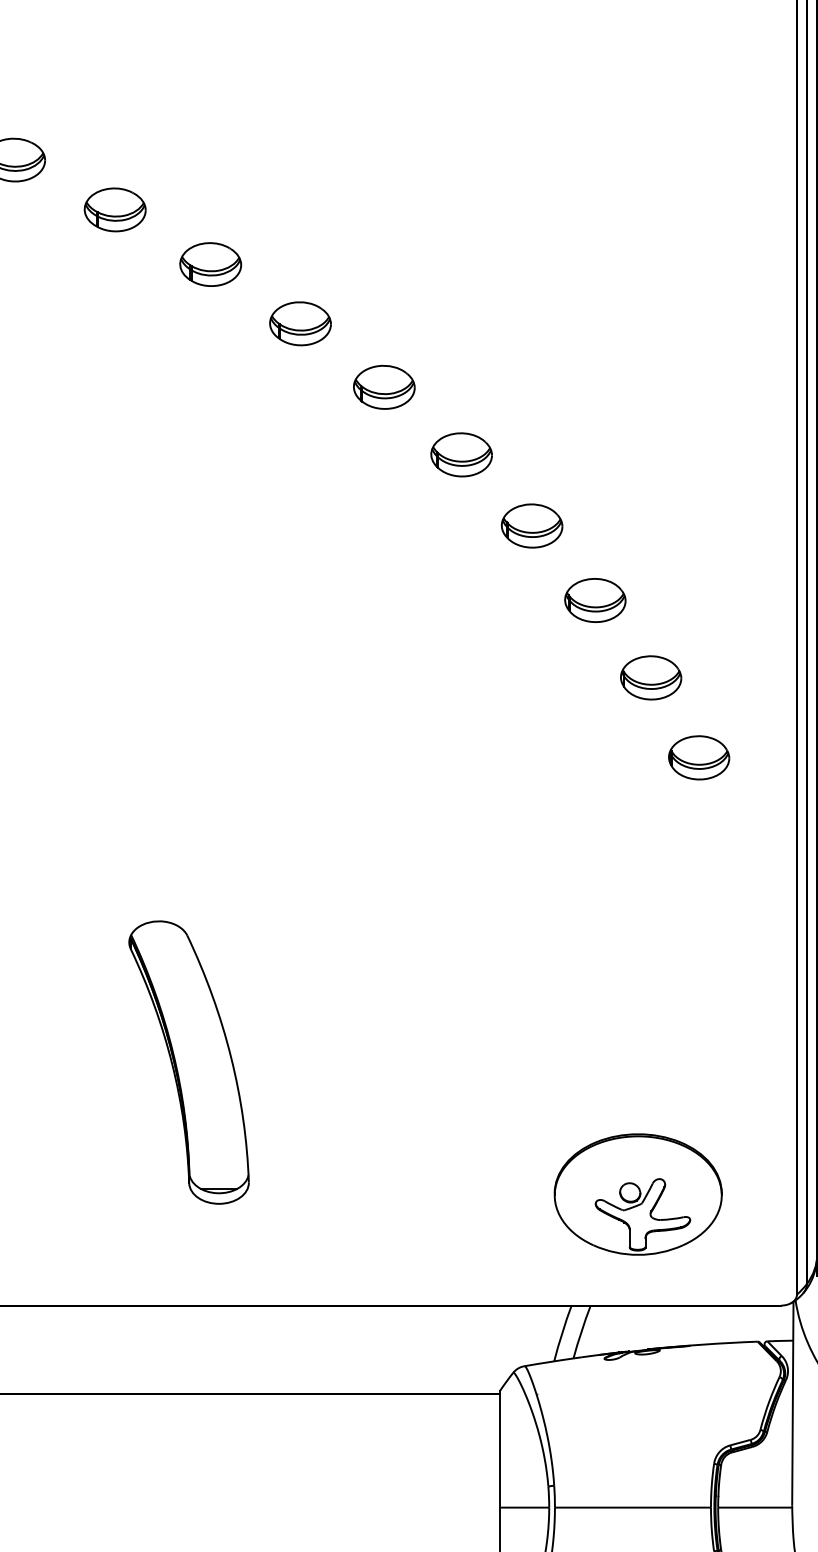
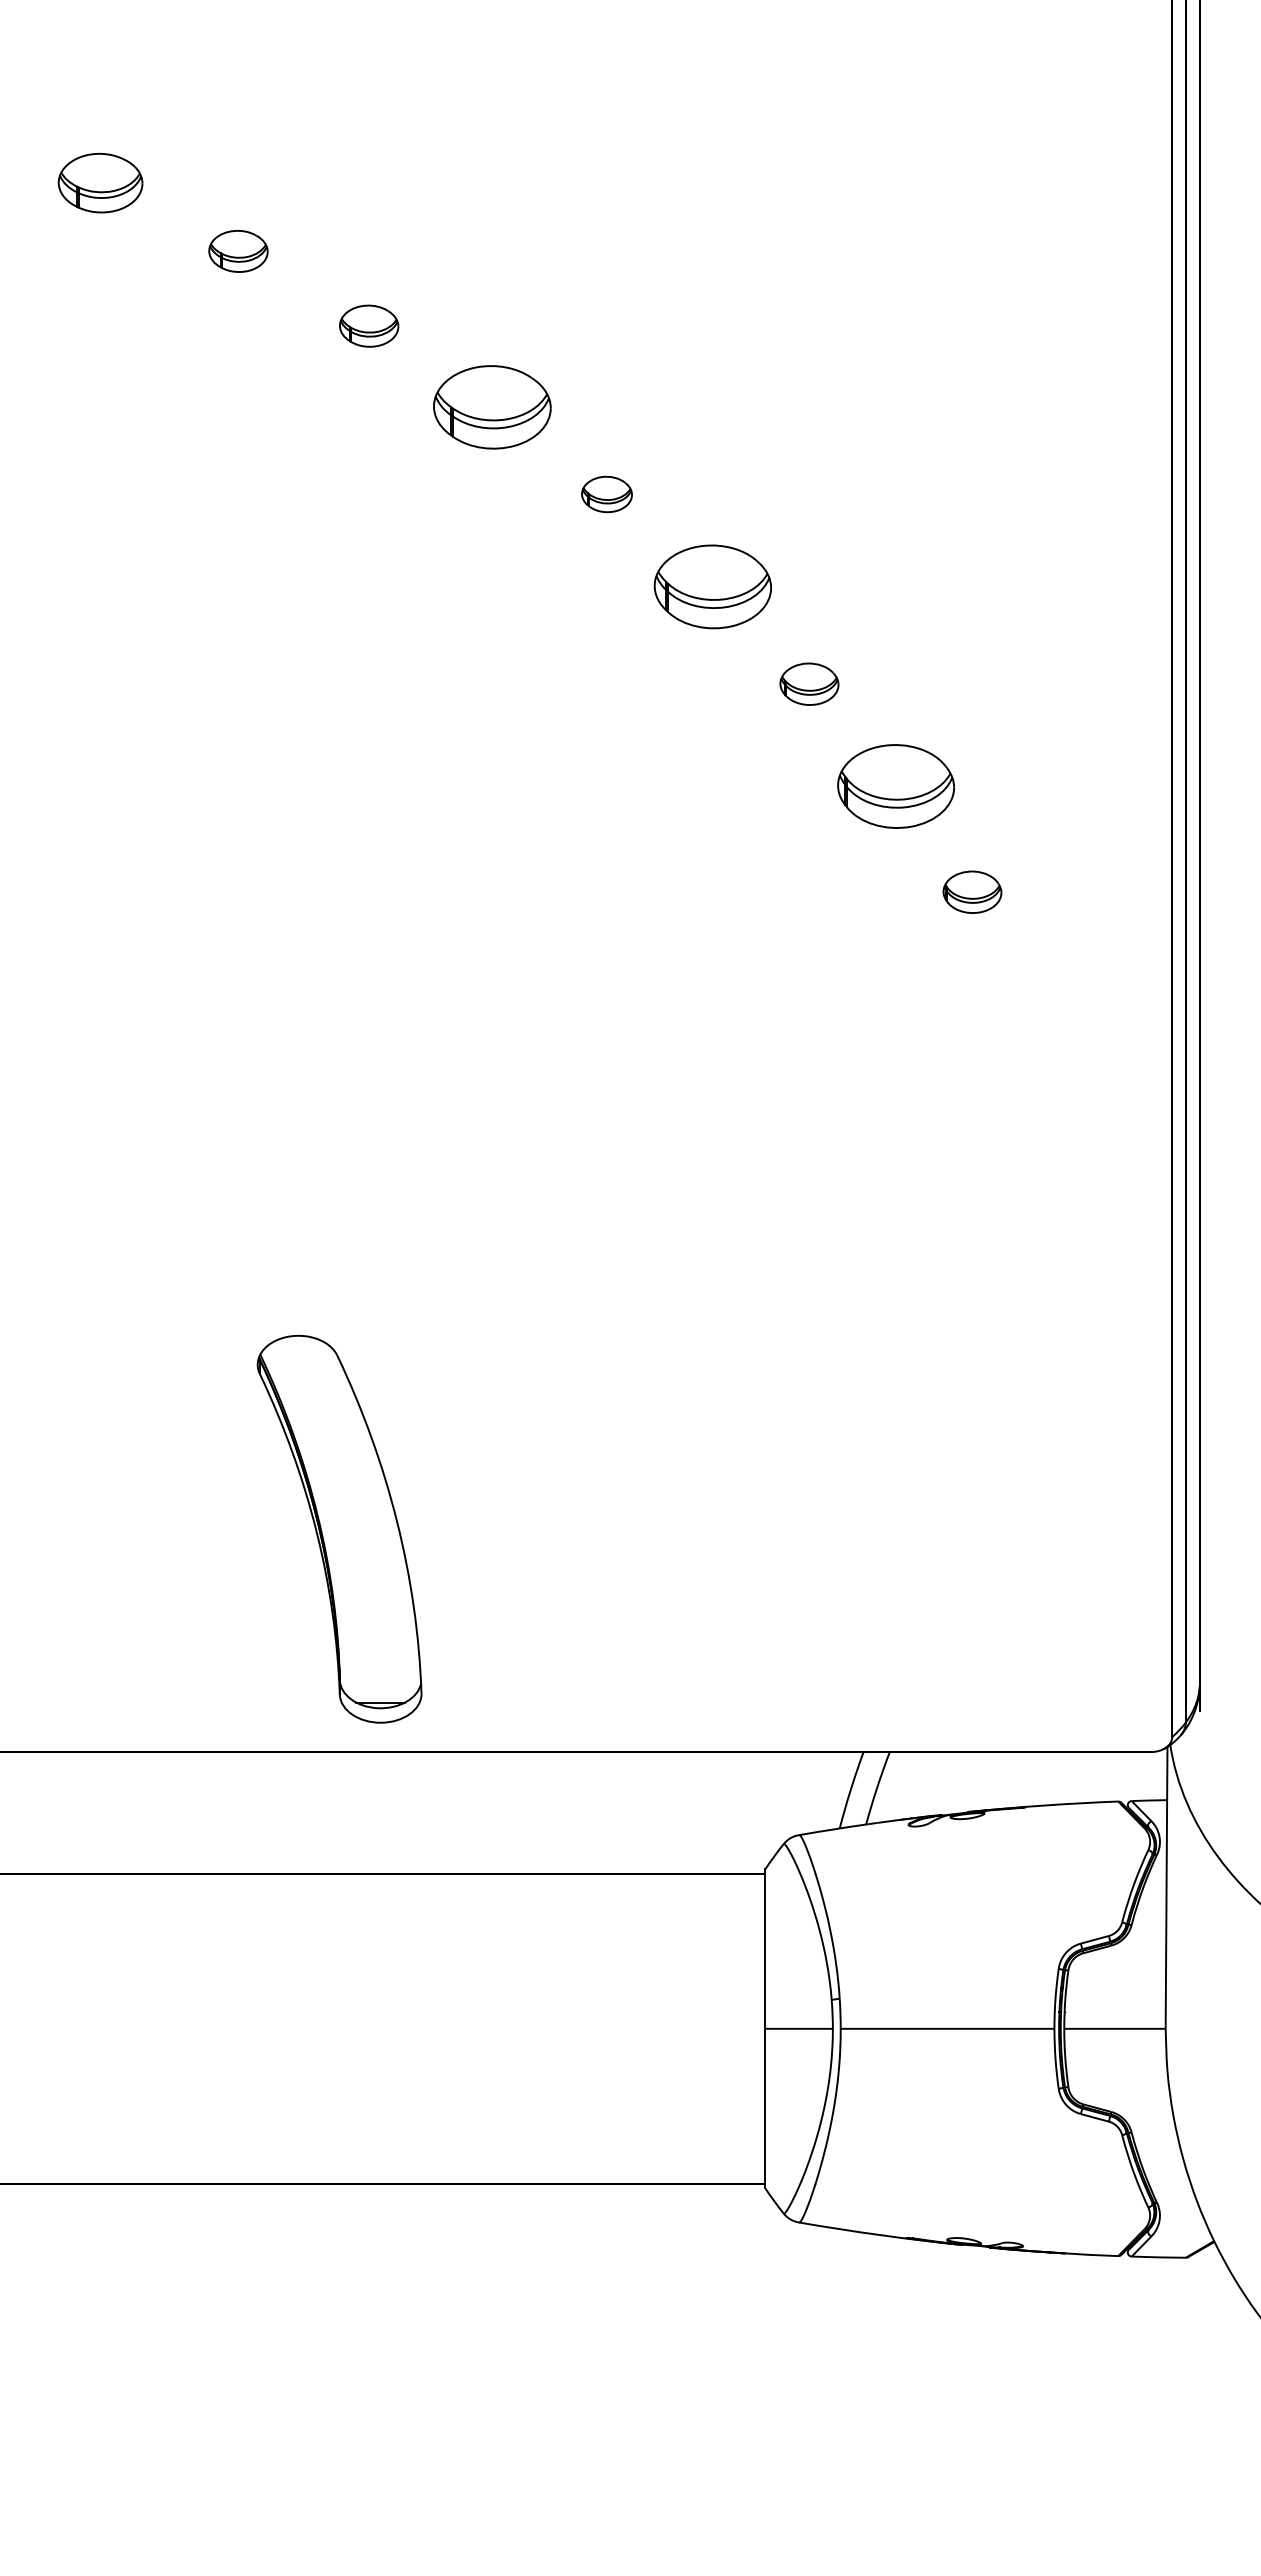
part: (115, 209) -> (238, 251), size x0.7
part: (210, 264) -> (368, 325), size x0.7
part: (299, 323) -> (491, 407), size x1.4
part: (383, 387) -> (606, 494), size x0.6
part: (461, 454) -> (712, 586), size x1.4
part: (532, 525) -> (809, 683), size x0.7
part: (594, 599) -> (895, 785), size x1.4
part: (651, 677) -> (972, 891), size x0.7
part: (699, 757) -> (1038, 1001), removed
part: (188, 1062) -> (339, 1528), moved
part: (638, 1194) -> (954, 1599), removed

